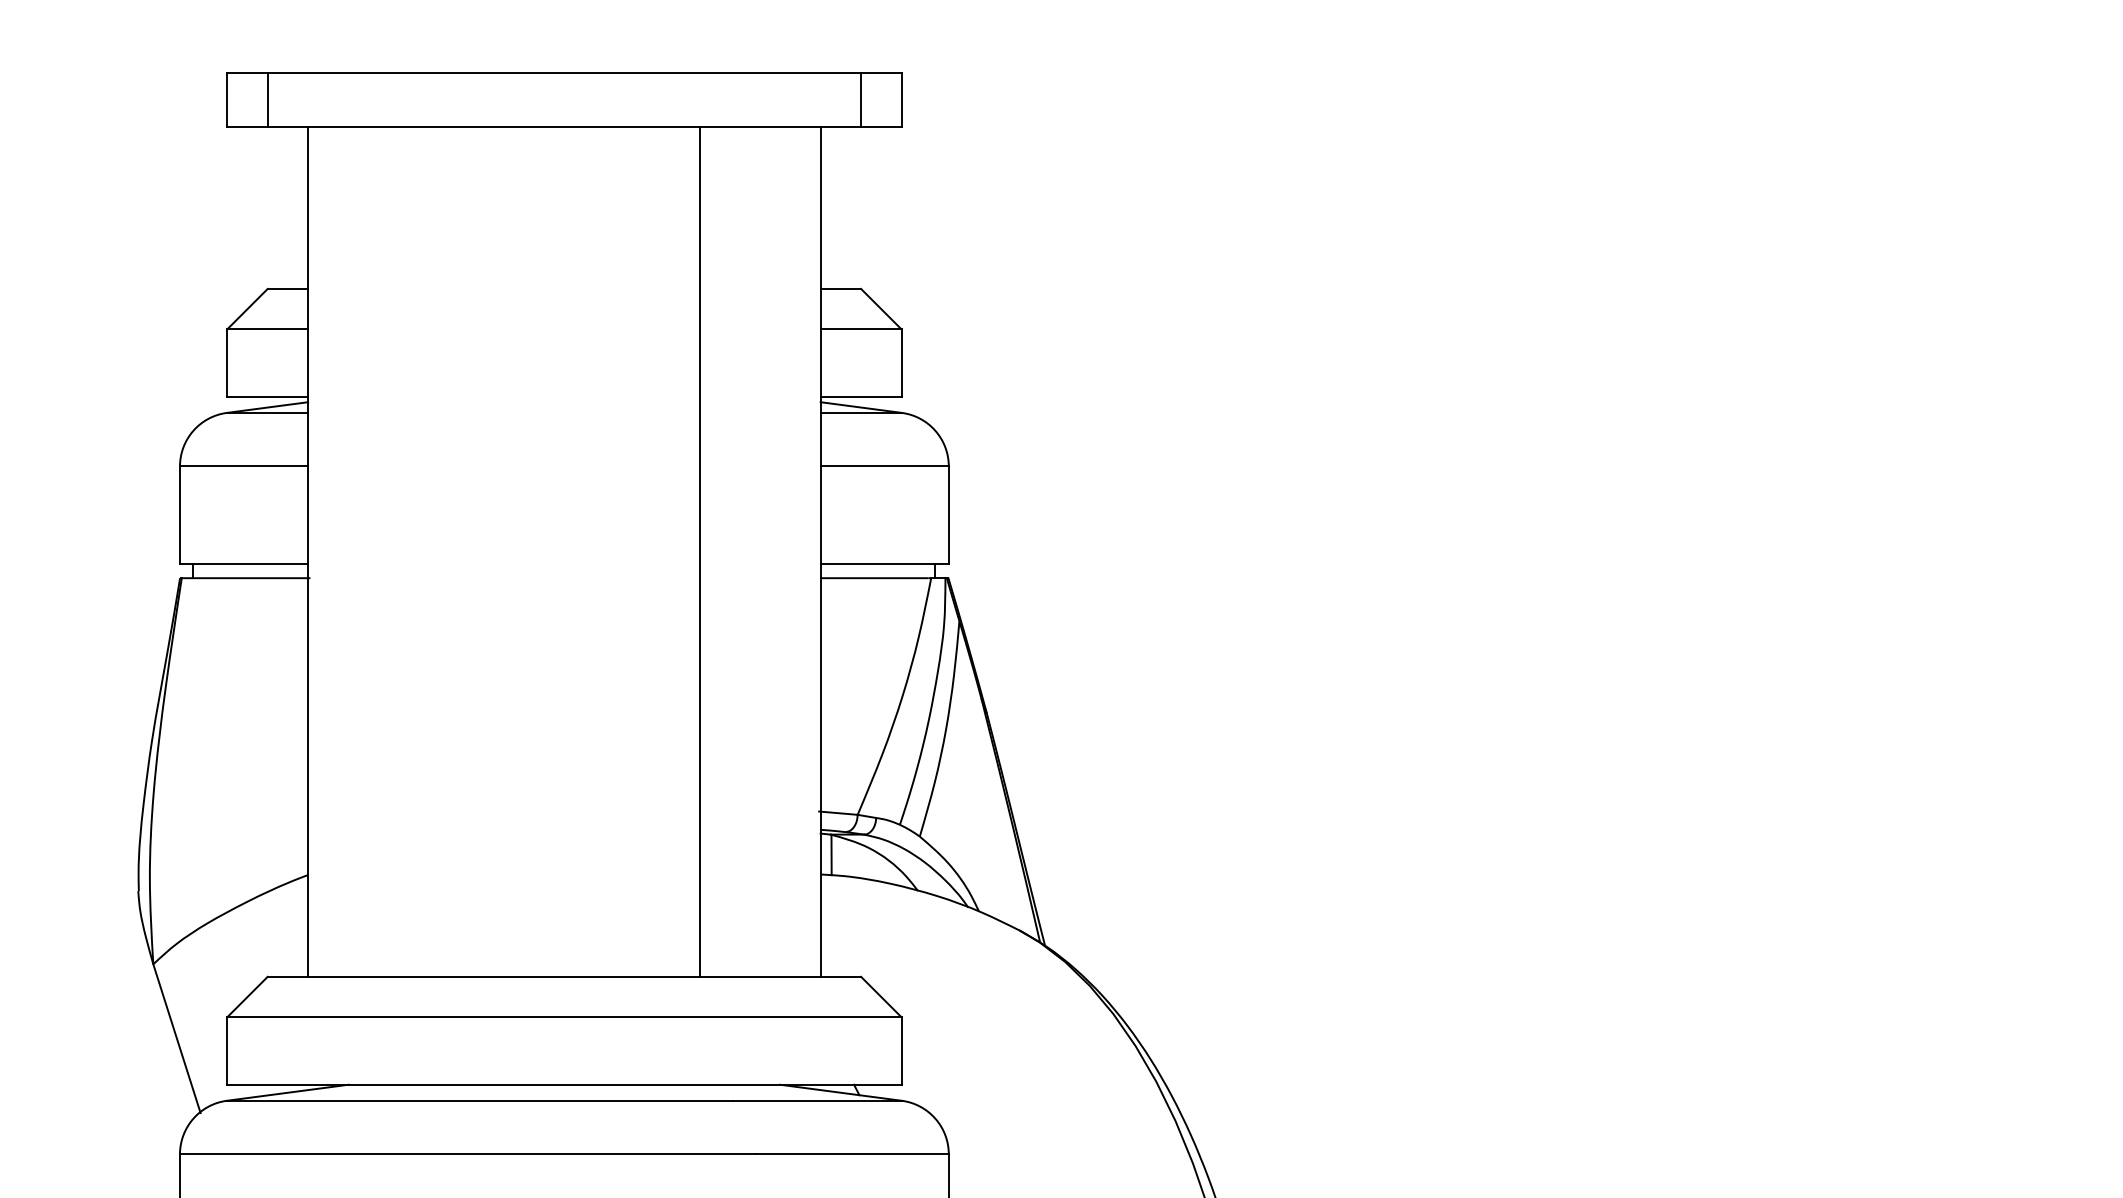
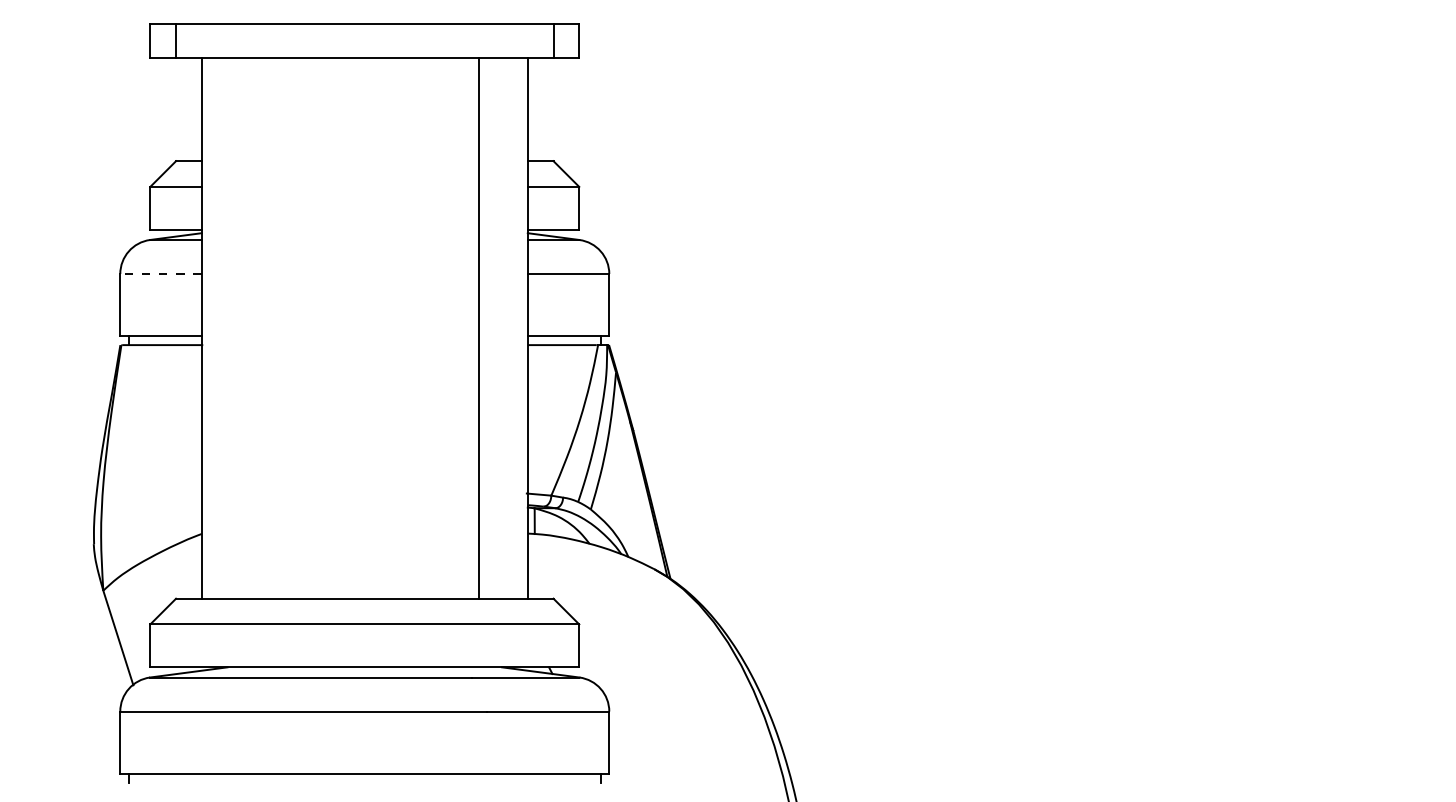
line: (244, 467) -> (161, 274), solid -> dashed
line: (699, 552) -> (478, 328), moved

